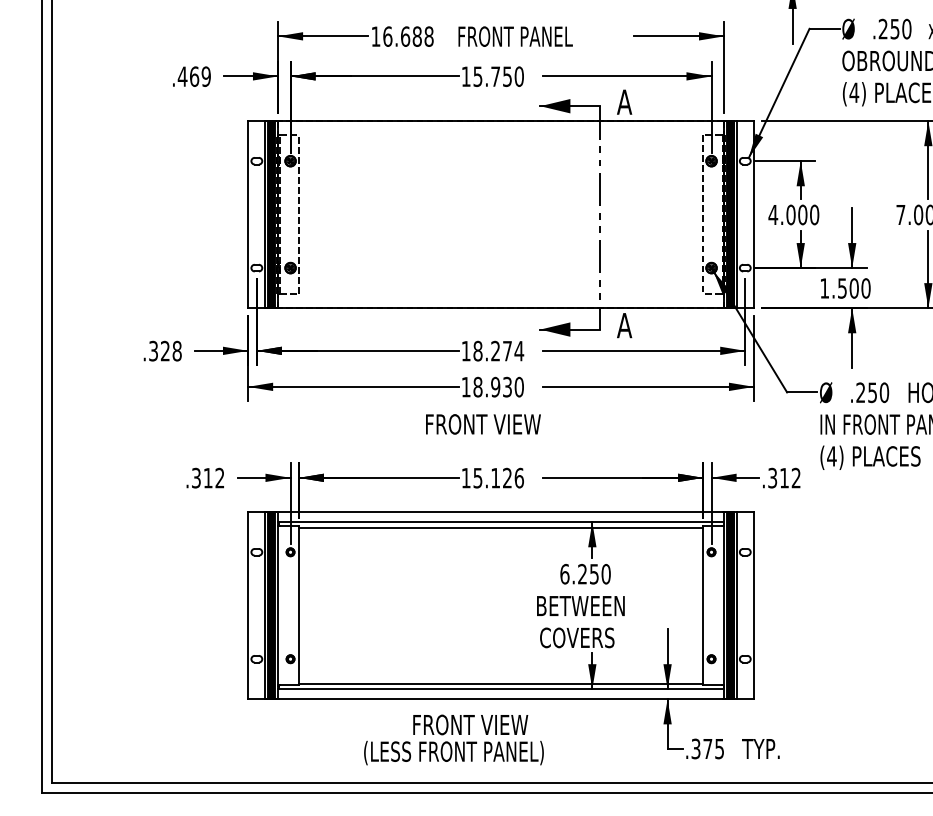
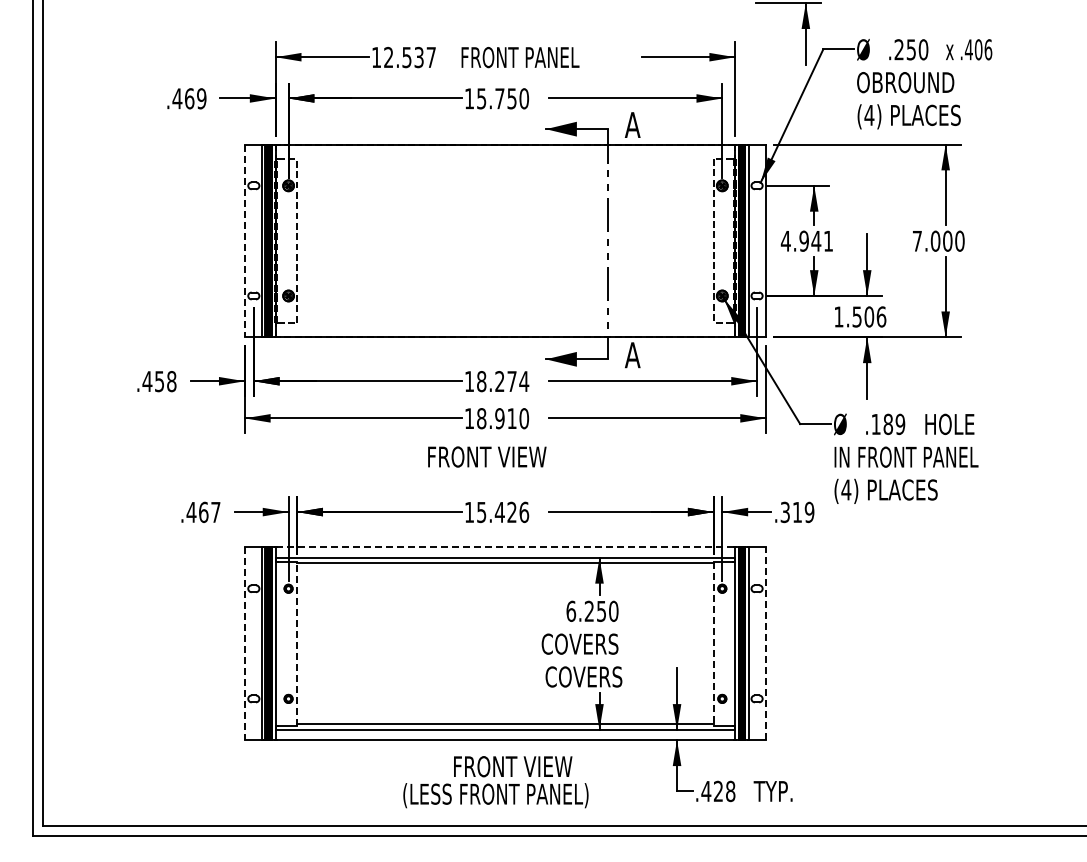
text: (408, 36) -> (410, 57), 16.688 -> 12.537
text: (802, 214) -> (816, 240), 4.000 -> 4.941
line: (247, 215) -> (244, 241), solid -> dashed
text: (866, 288) -> (881, 316), 1.500 -> 1.506
text: (158, 351) -> (152, 381), .328 -> .458
text: (506, 387) -> (511, 418), 18.930 -> 18.910
text: (872, 392) -> (888, 424), .250 -> .189
text: (207, 478) -> (203, 512), .312 -> .467
text: (495, 478) -> (499, 512), 15.126 -> 15.426
text: (796, 478) -> (809, 512), .312 -> .319
line: (501, 512) -> (505, 547), solid -> dashed
line: (299, 605) -> (297, 643), solid -> dashed
text: (579, 605) -> (586, 643), BETWEEN -> COVERS
line: (702, 605) -> (713, 643), solid -> dashed
line: (754, 605) -> (766, 643), solid -> dashed
line: (247, 606) -> (244, 644), solid -> dashed
text: (453, 740) -> (495, 782), moved
text: (707, 749) -> (718, 791), .375 -> .428

